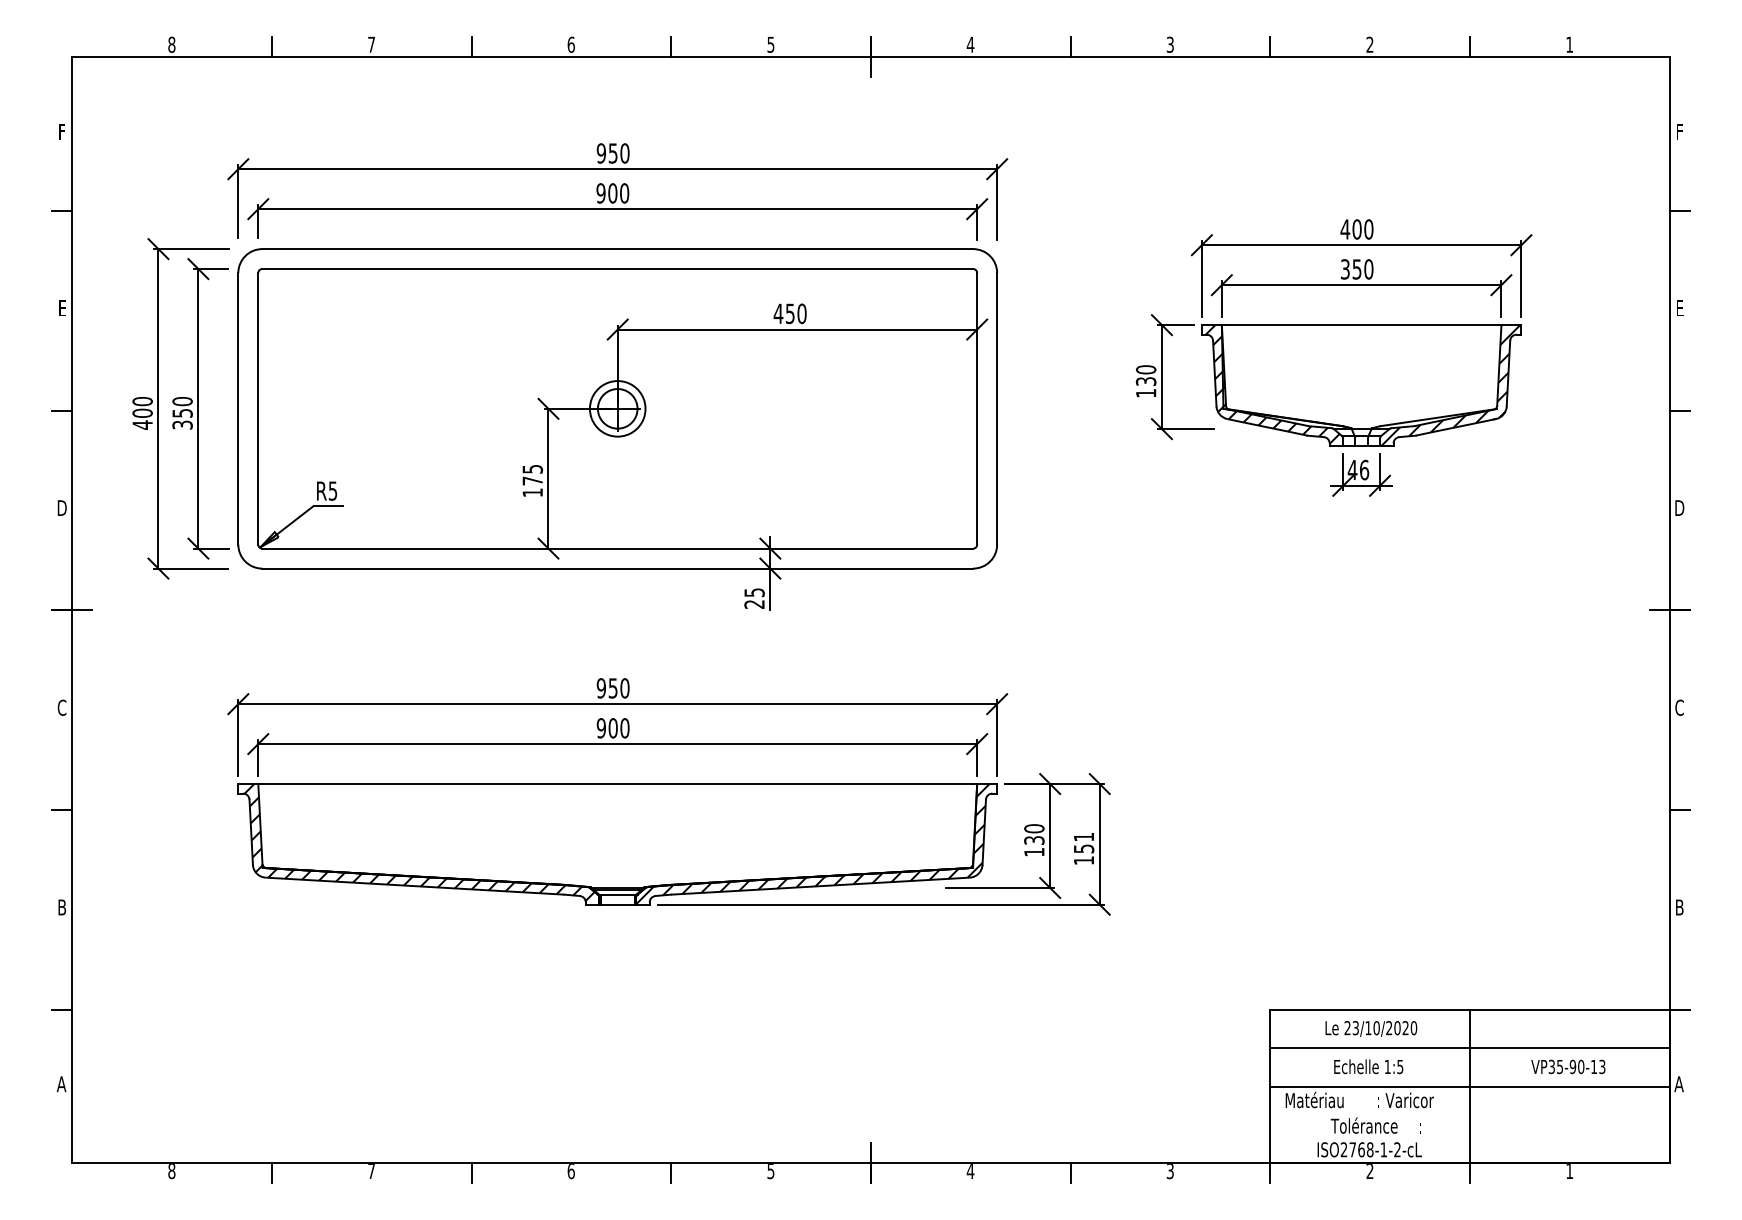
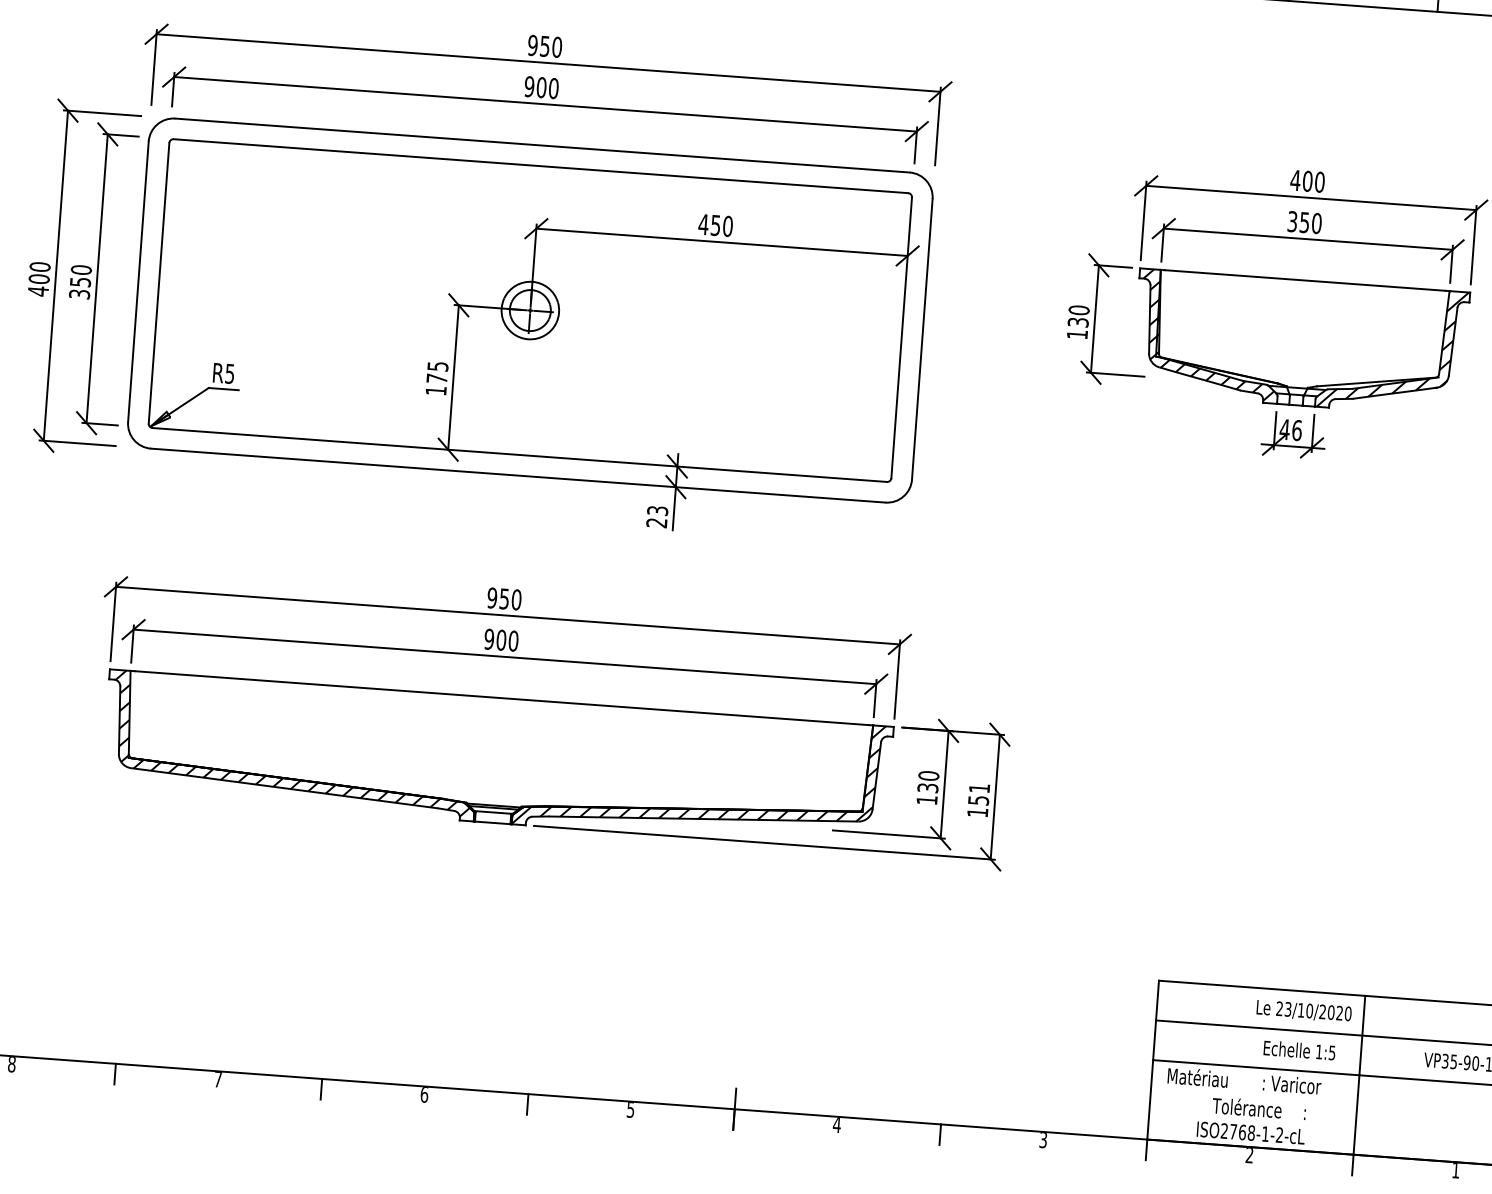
text: (753, 592) -> (656, 510), 25 -> 23
text: (1371, 1028) -> (1304, 1010), moved
text: (1368, 1066) -> (1299, 1050), moved

